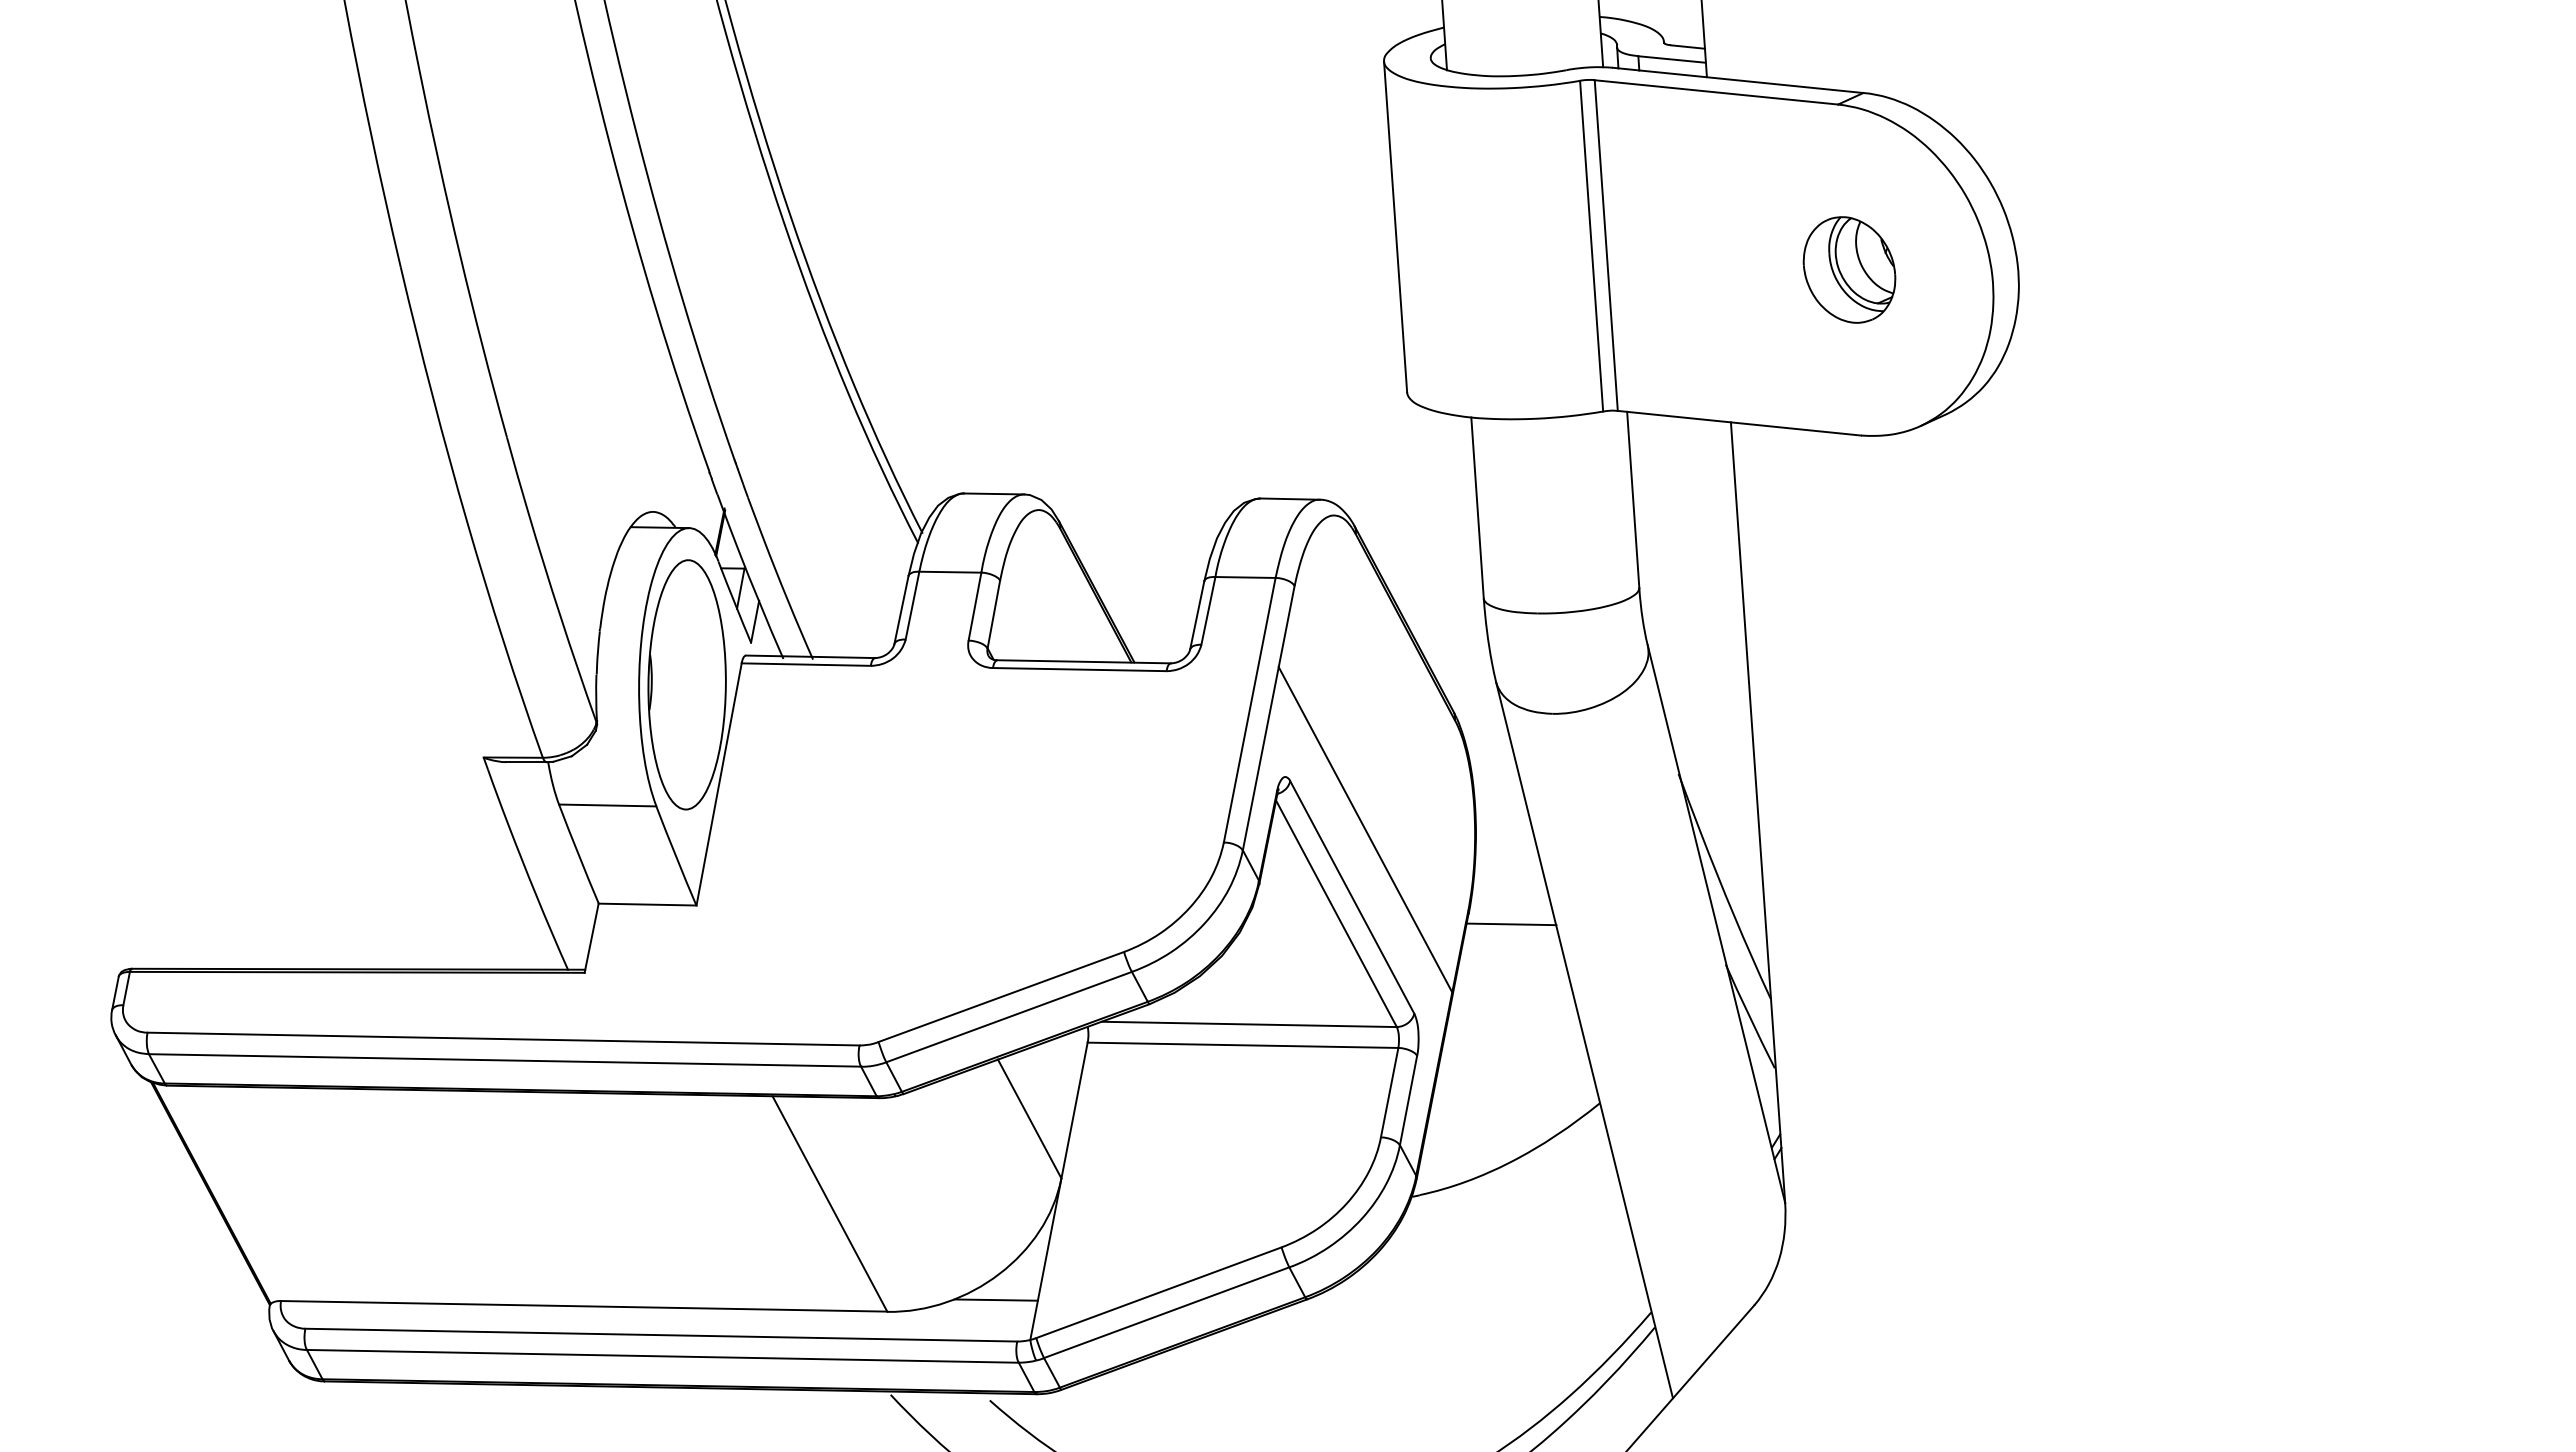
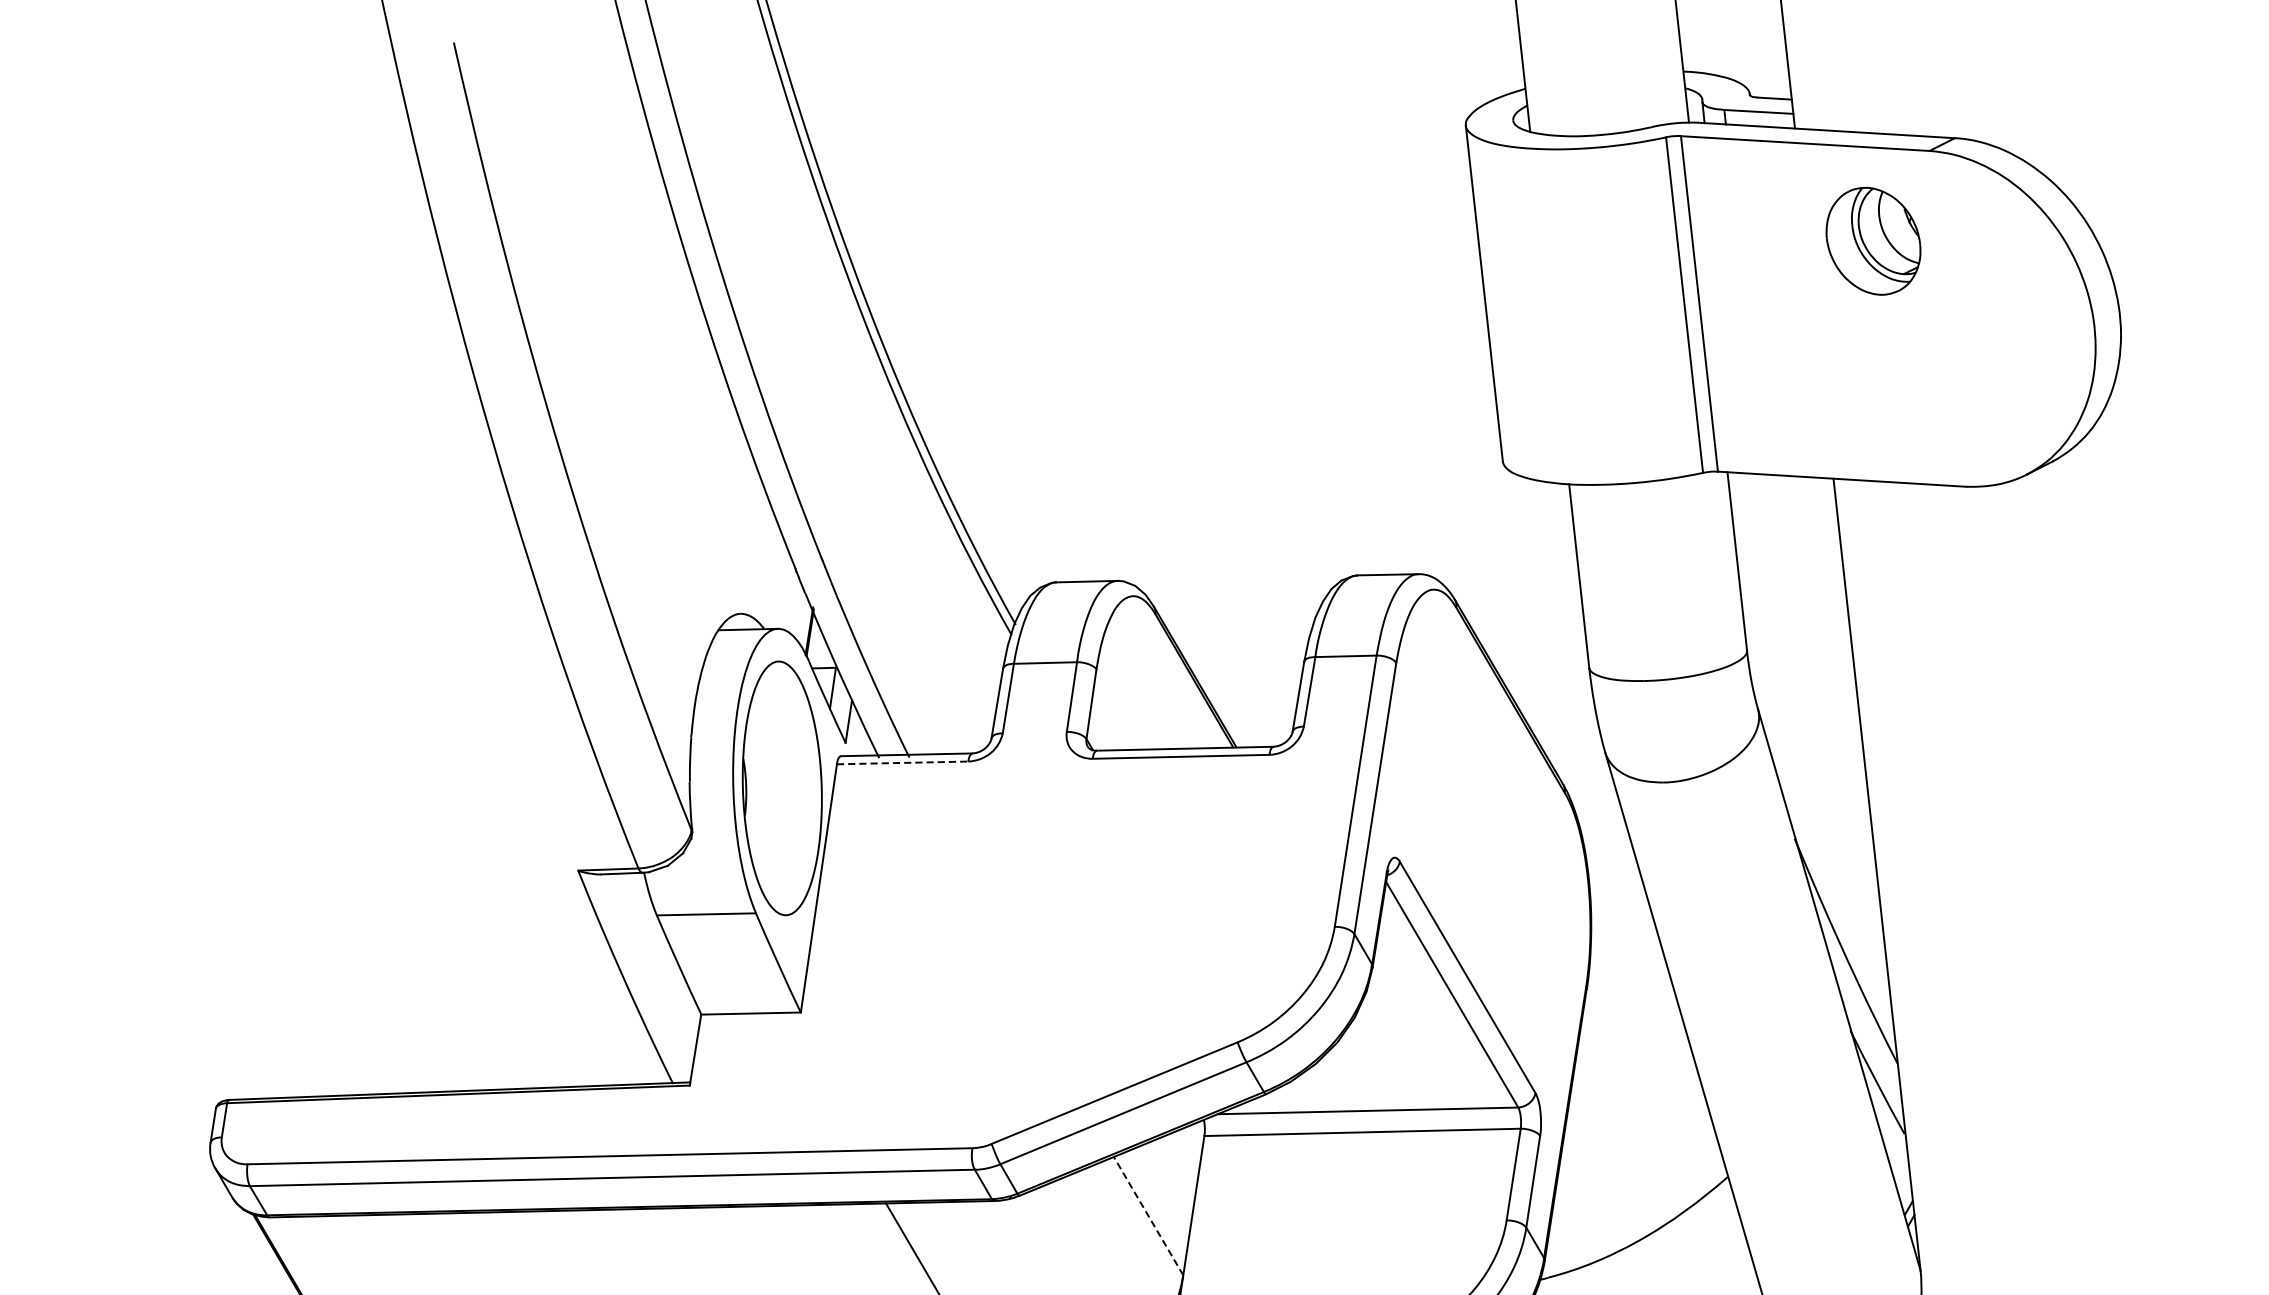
part: (1849, 269) -> (1873, 240), moved
line: (806, 664) -> (902, 762), solid -> dashed
line: (1365, 829) -> (1478, 907), removed
line: (1511, 924) -> (1630, 998), removed
line: (1029, 1118) -> (1148, 1215), solid -> dashed

